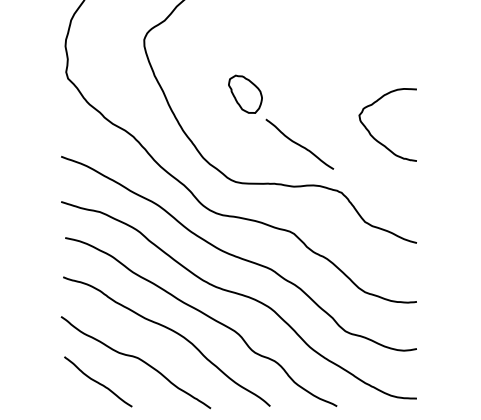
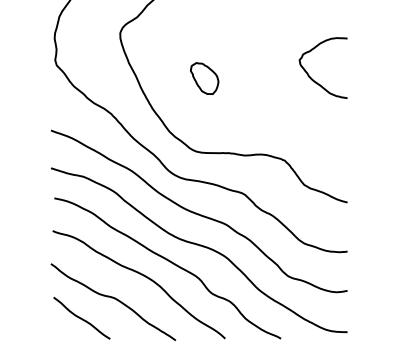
curve: (373, 136) -> (311, 77), moved
curve: (299, 144) -> (249, 120), removed

